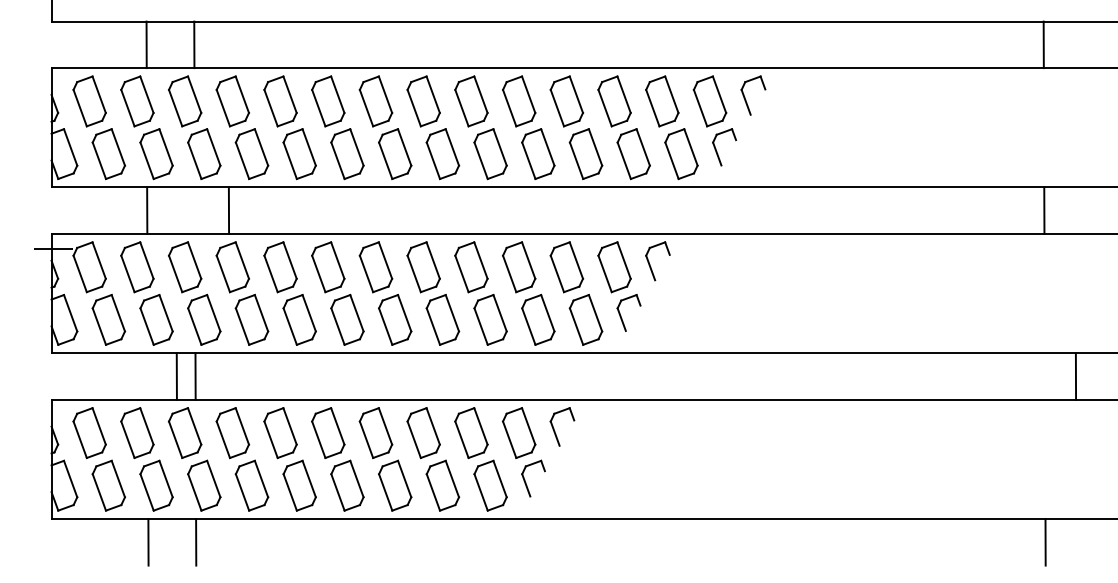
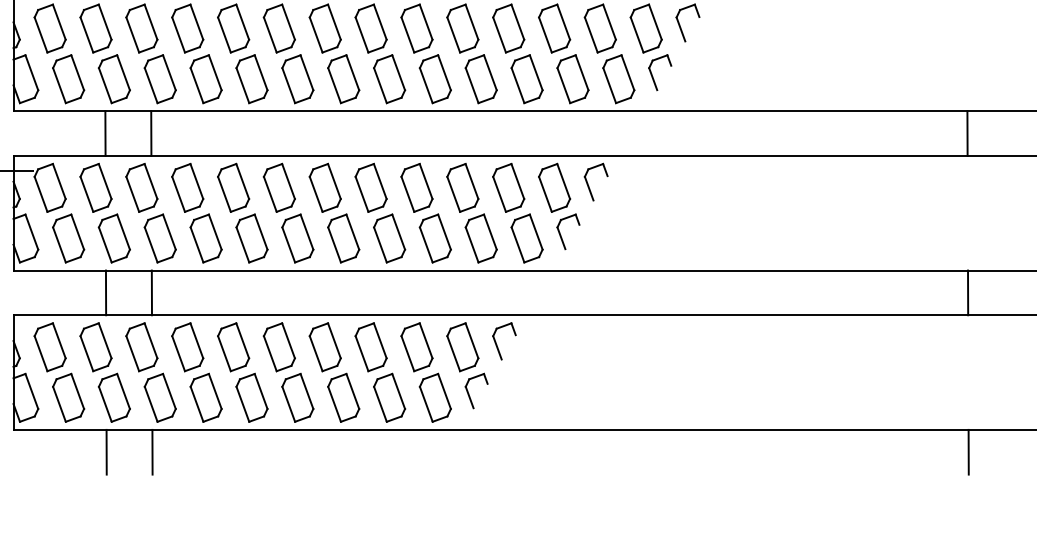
line: (228, 210) -> (150, 133), moved
line: (176, 376) -> (105, 292), moved
line: (1075, 376) -> (967, 292), moved

